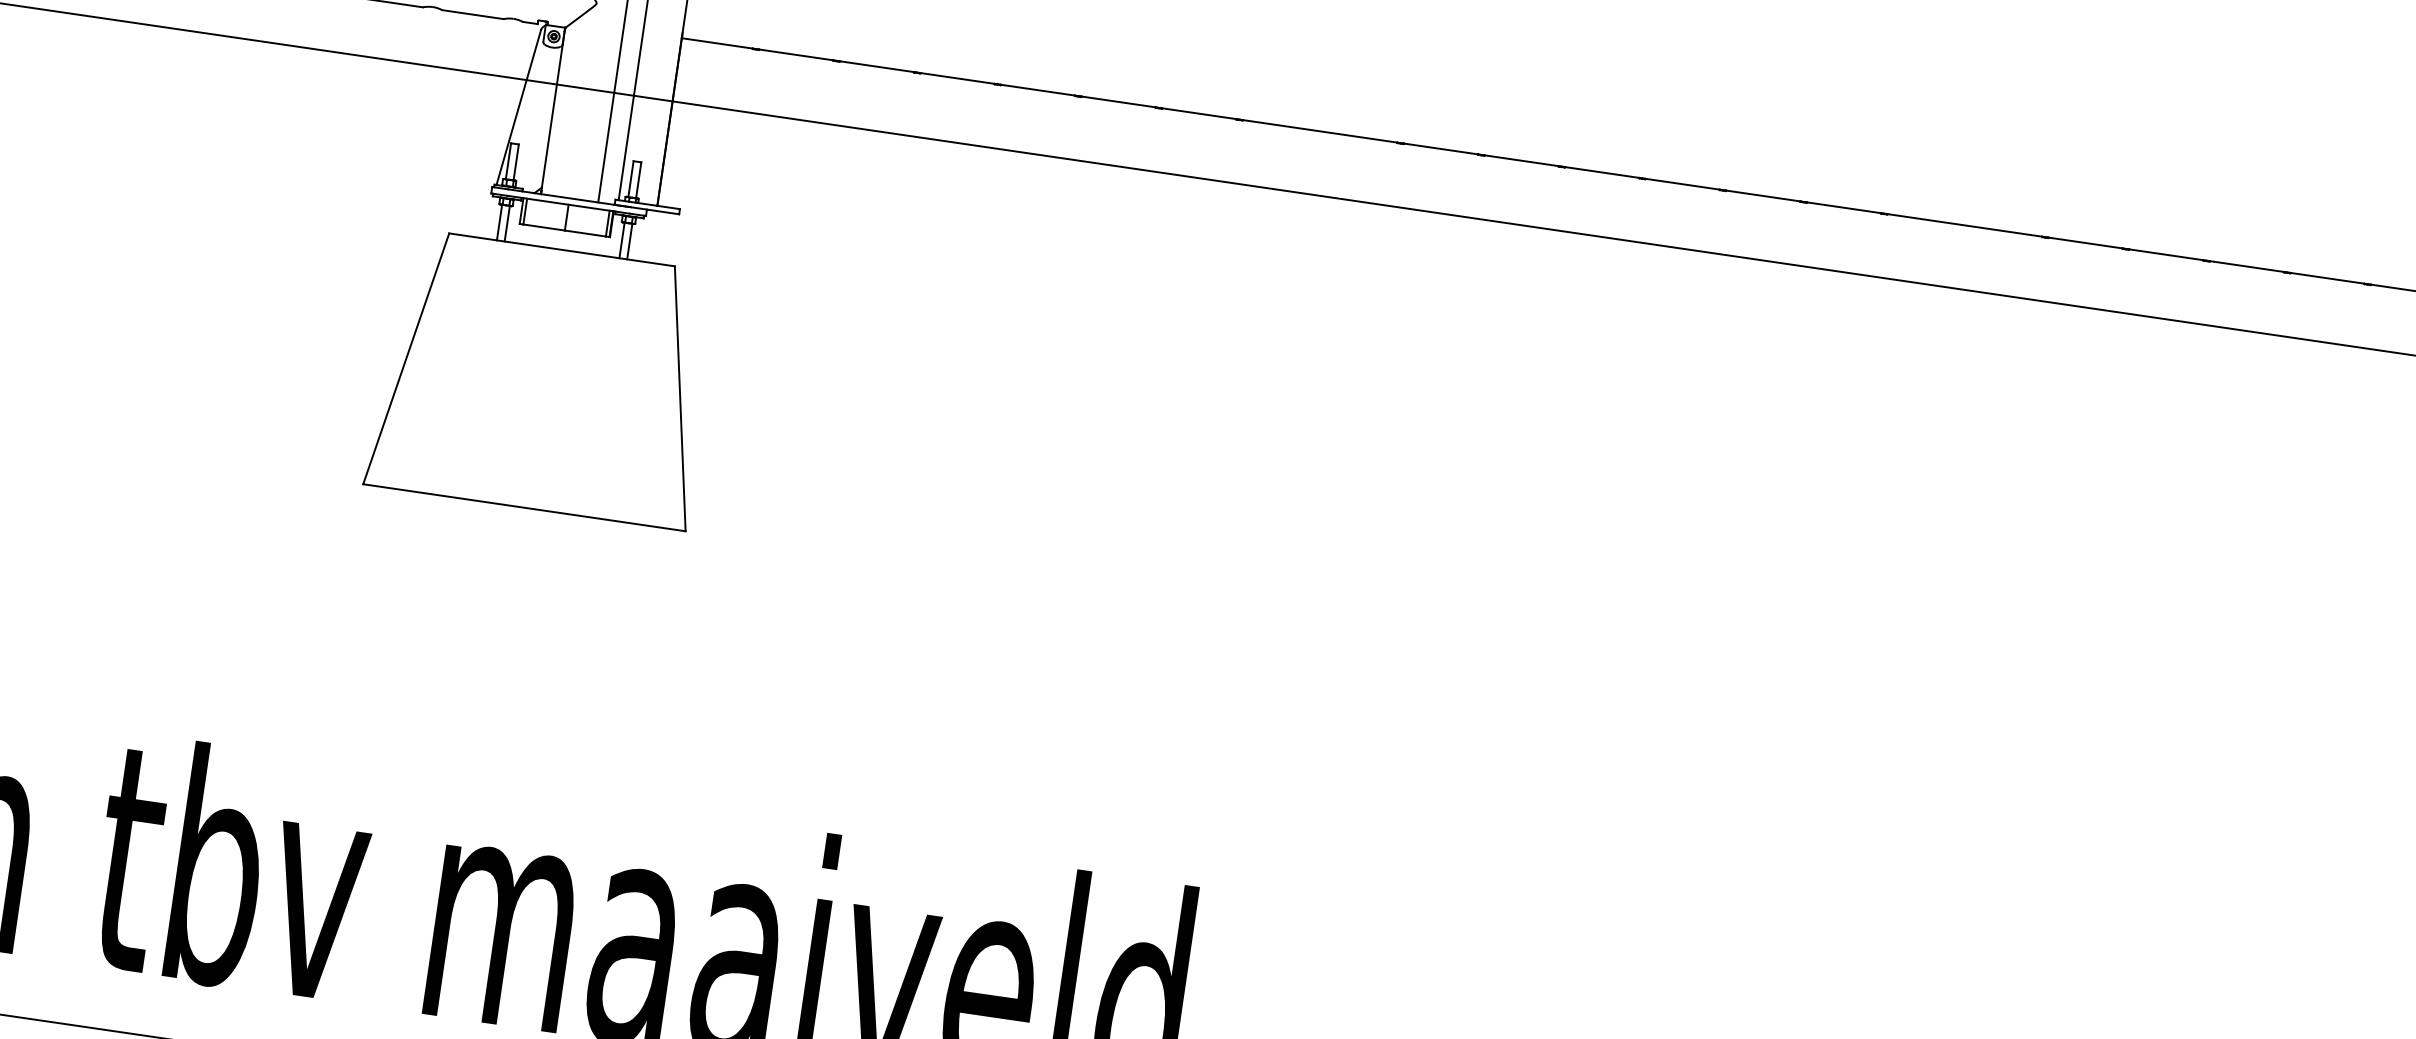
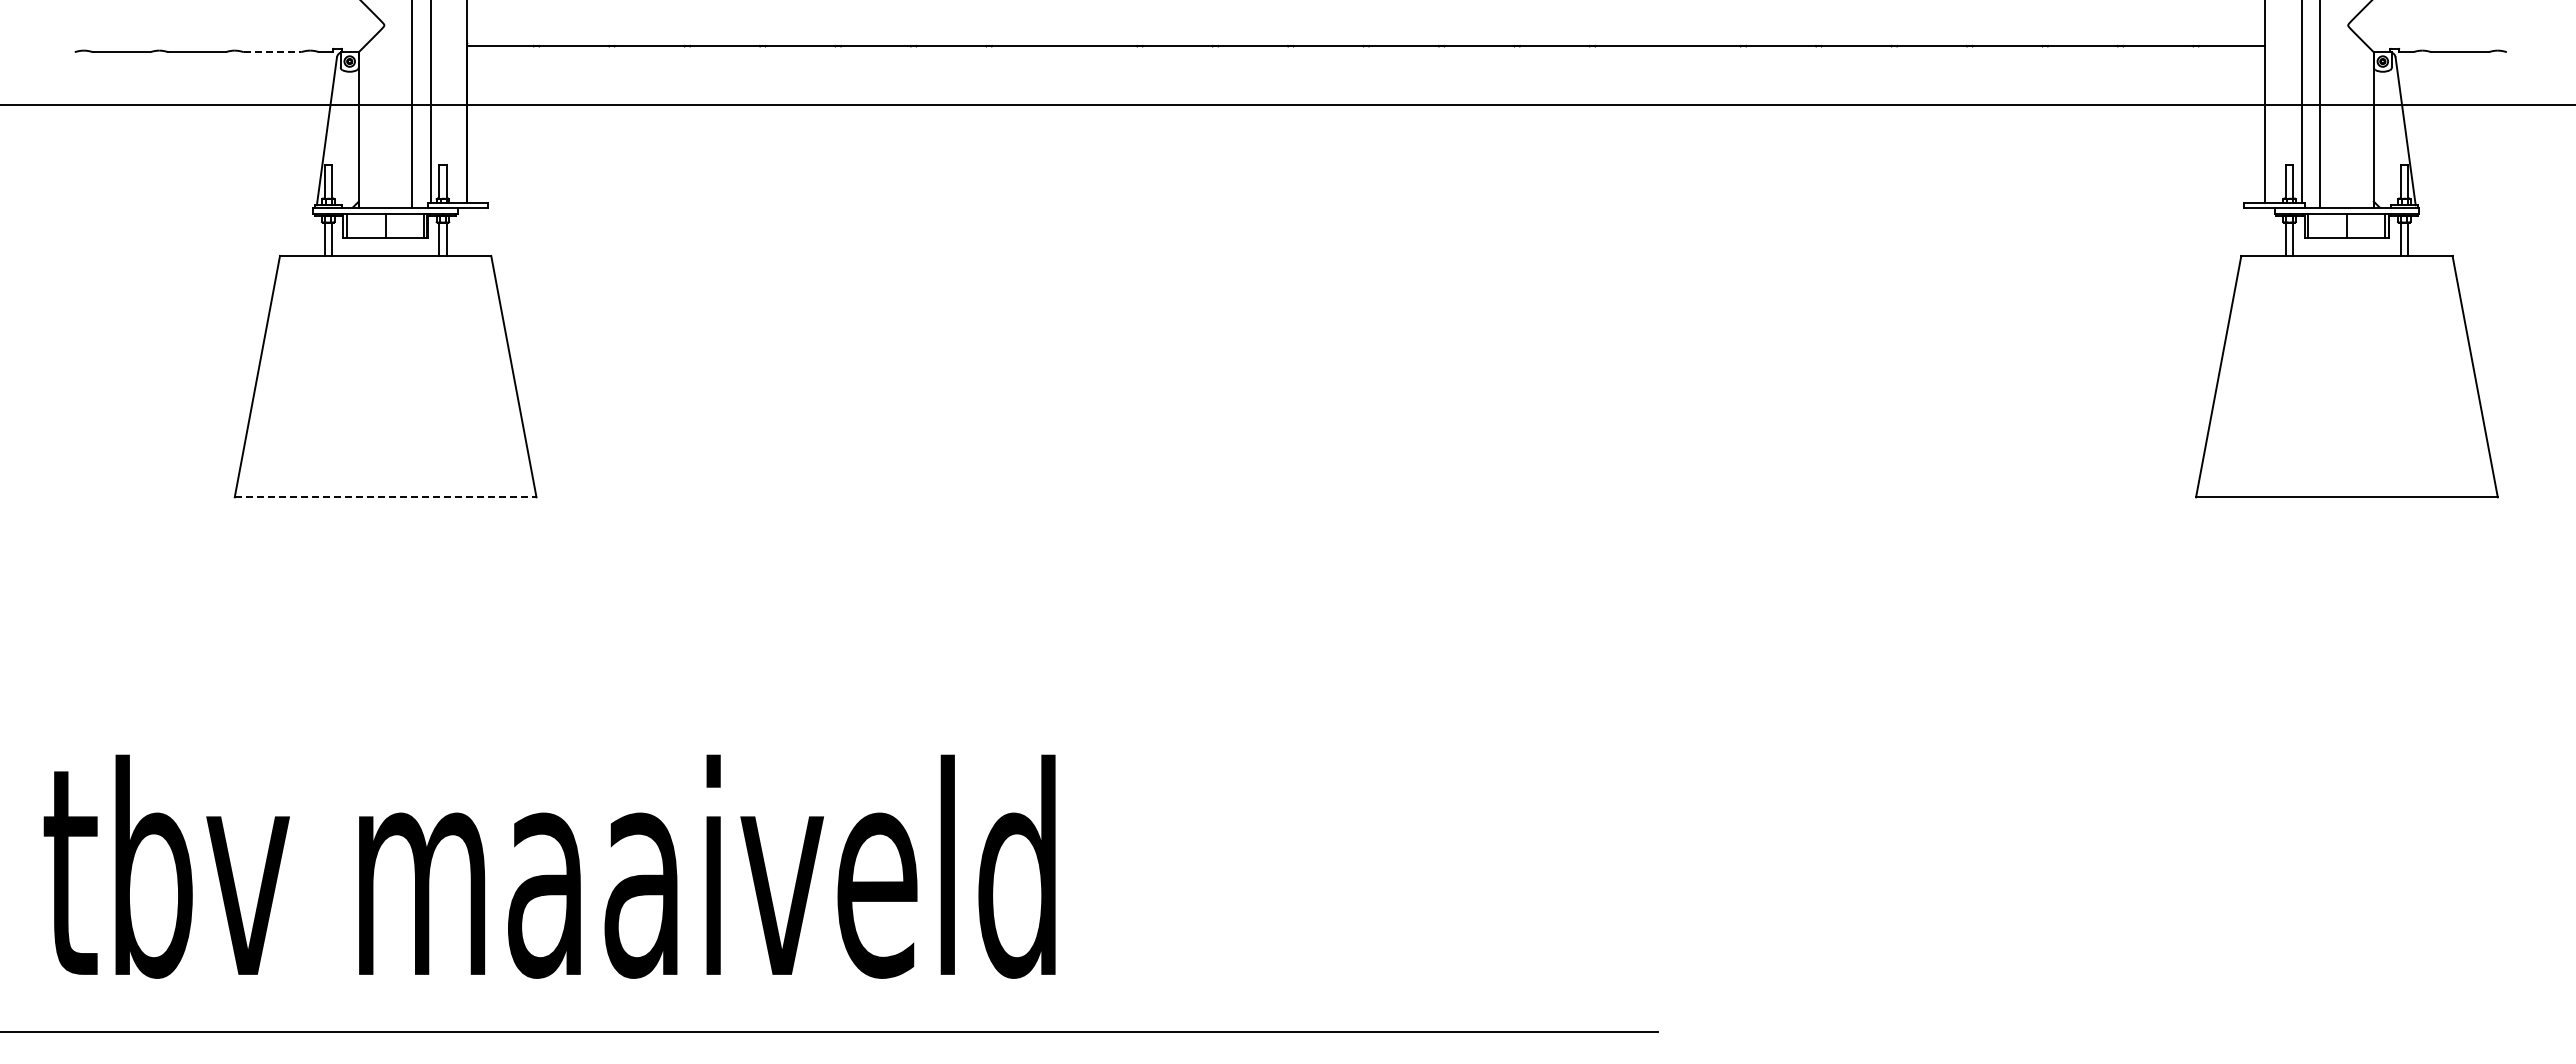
line: (472, 14) -> (272, 52), solid -> dashed
line: (524, 507) -> (385, 497), solid -> dashed

